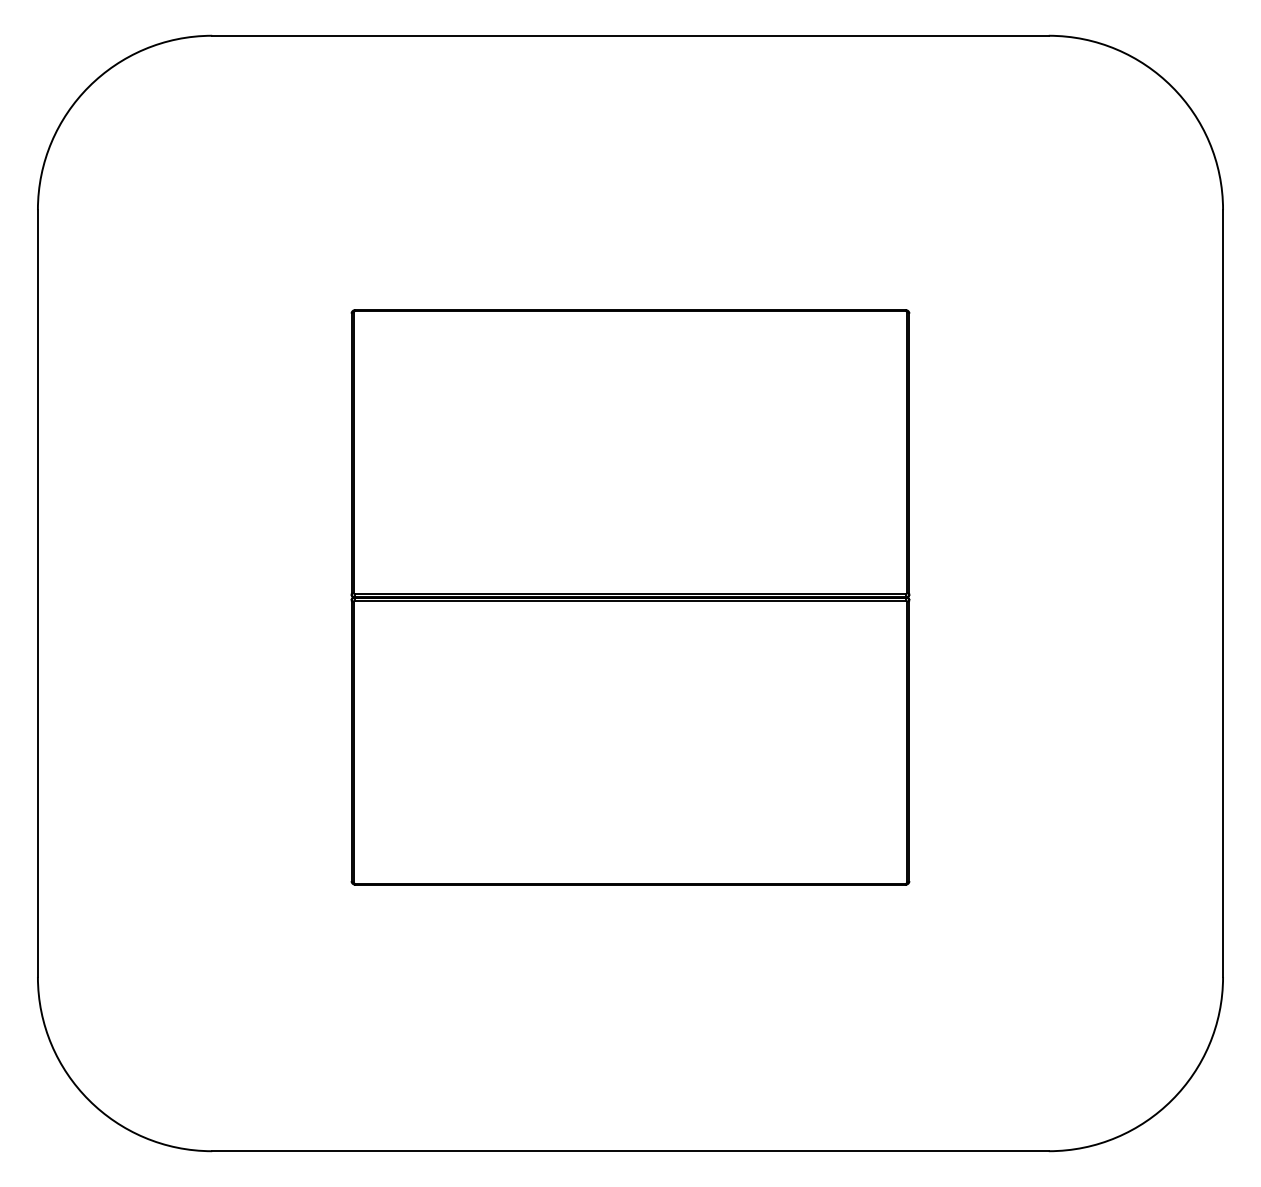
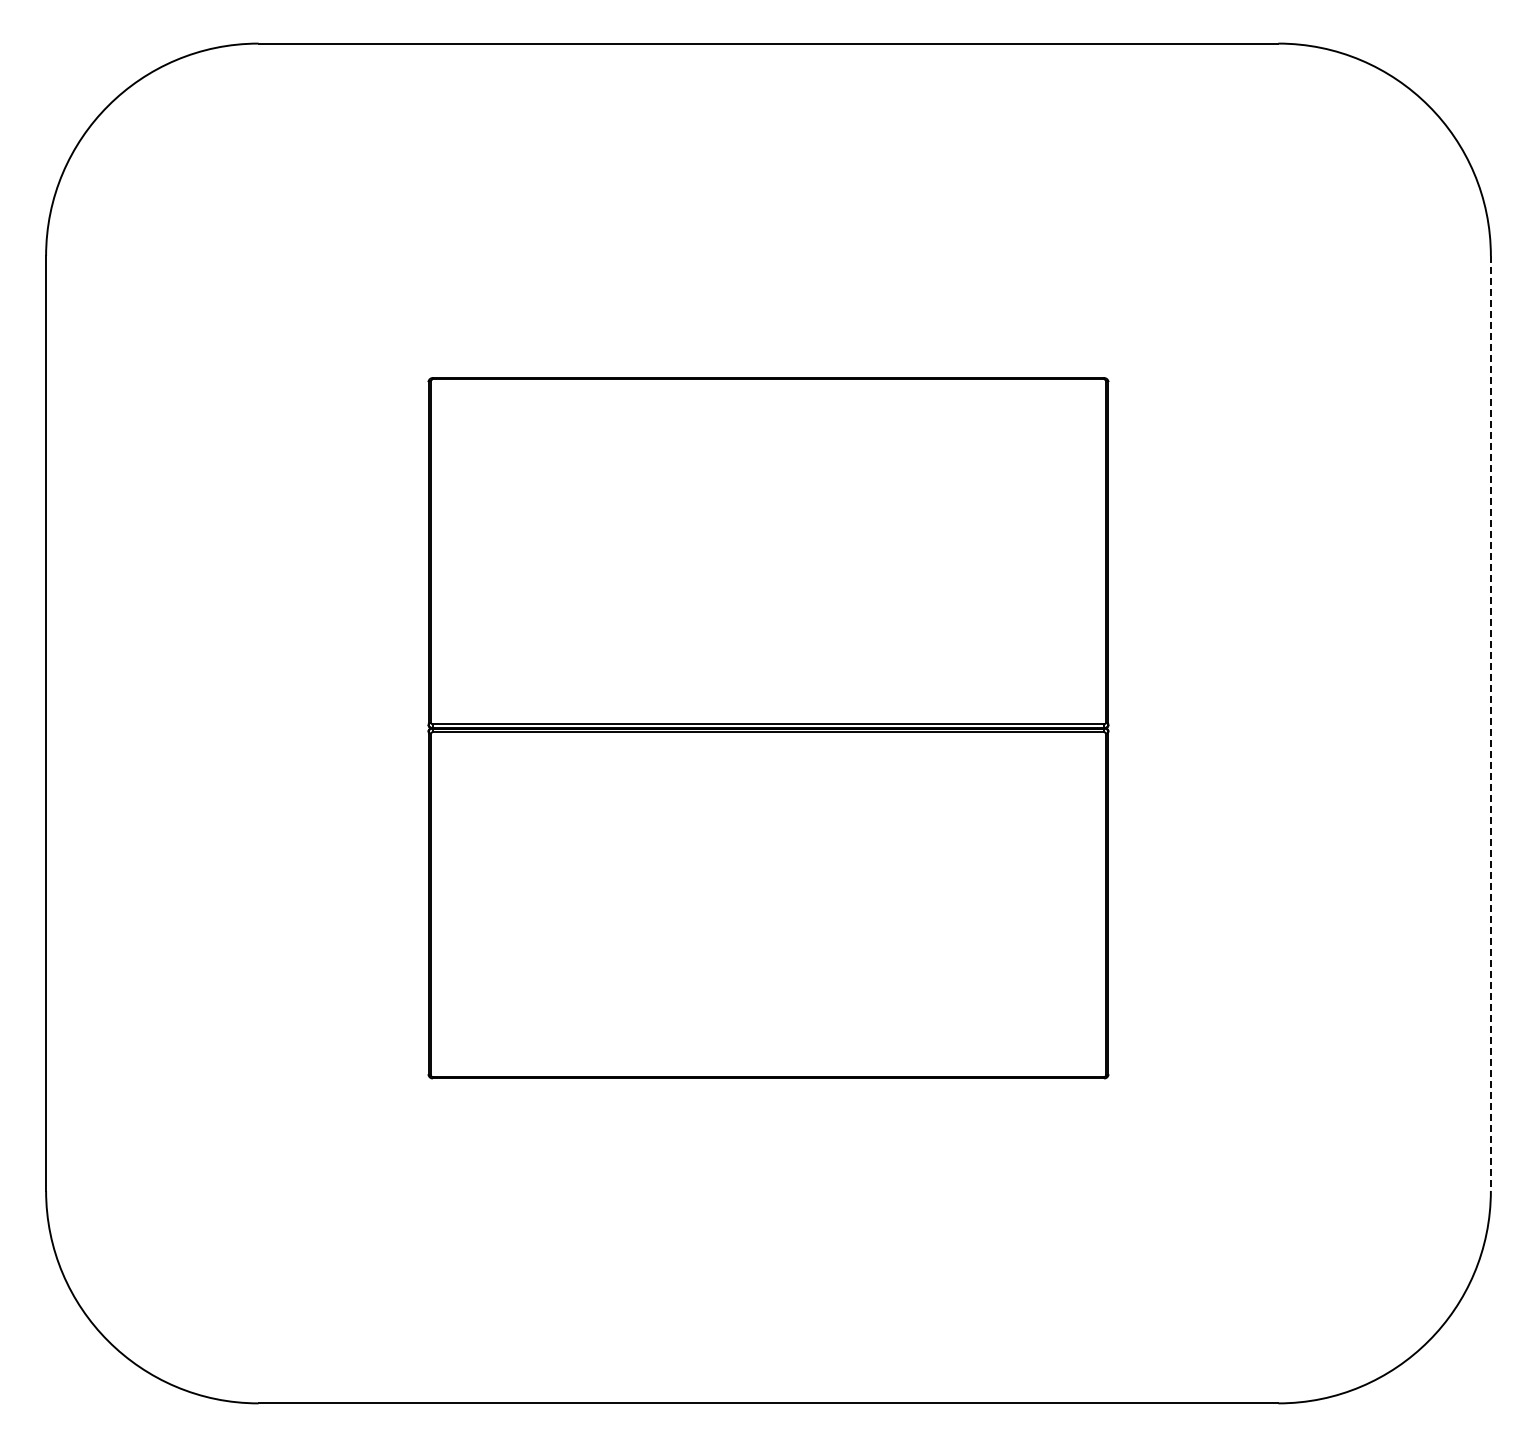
line: (1222, 593) -> (1490, 723), solid -> dashed

